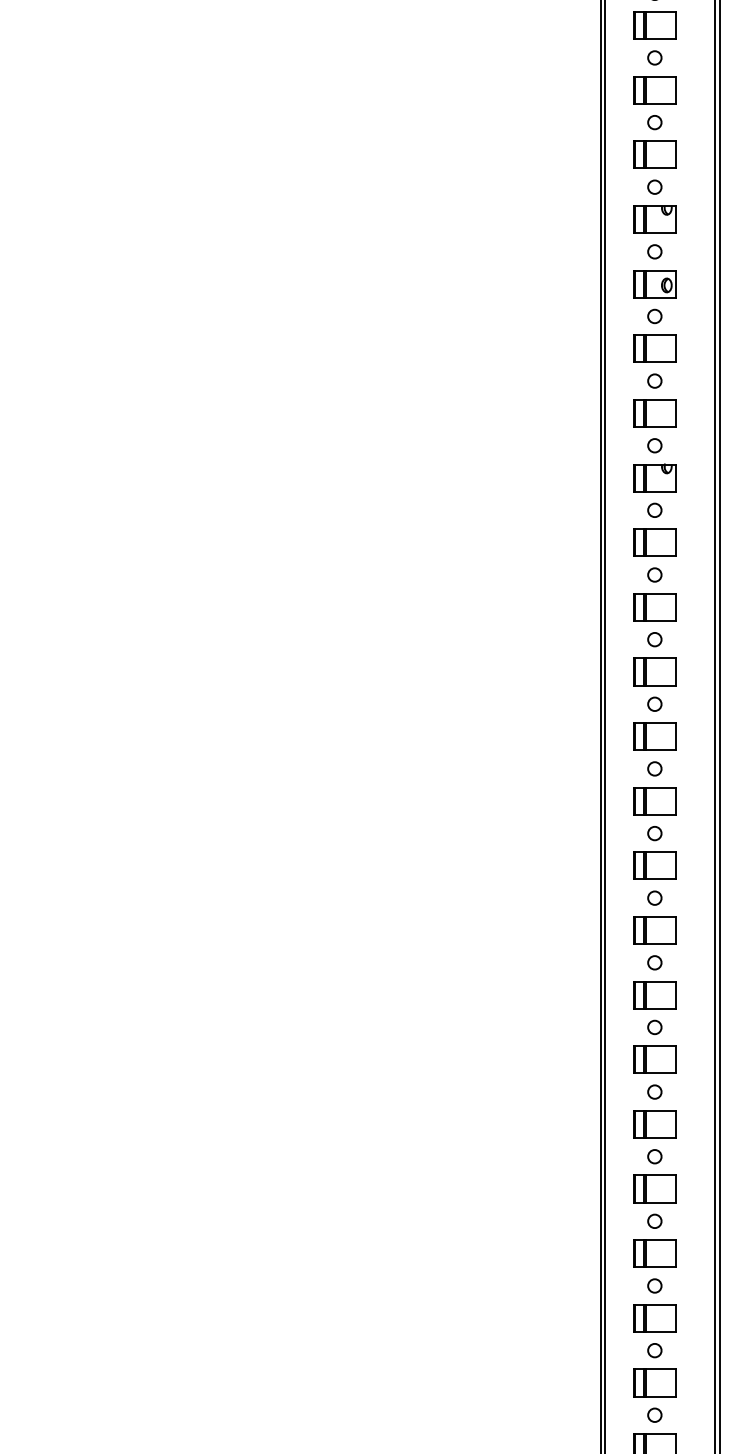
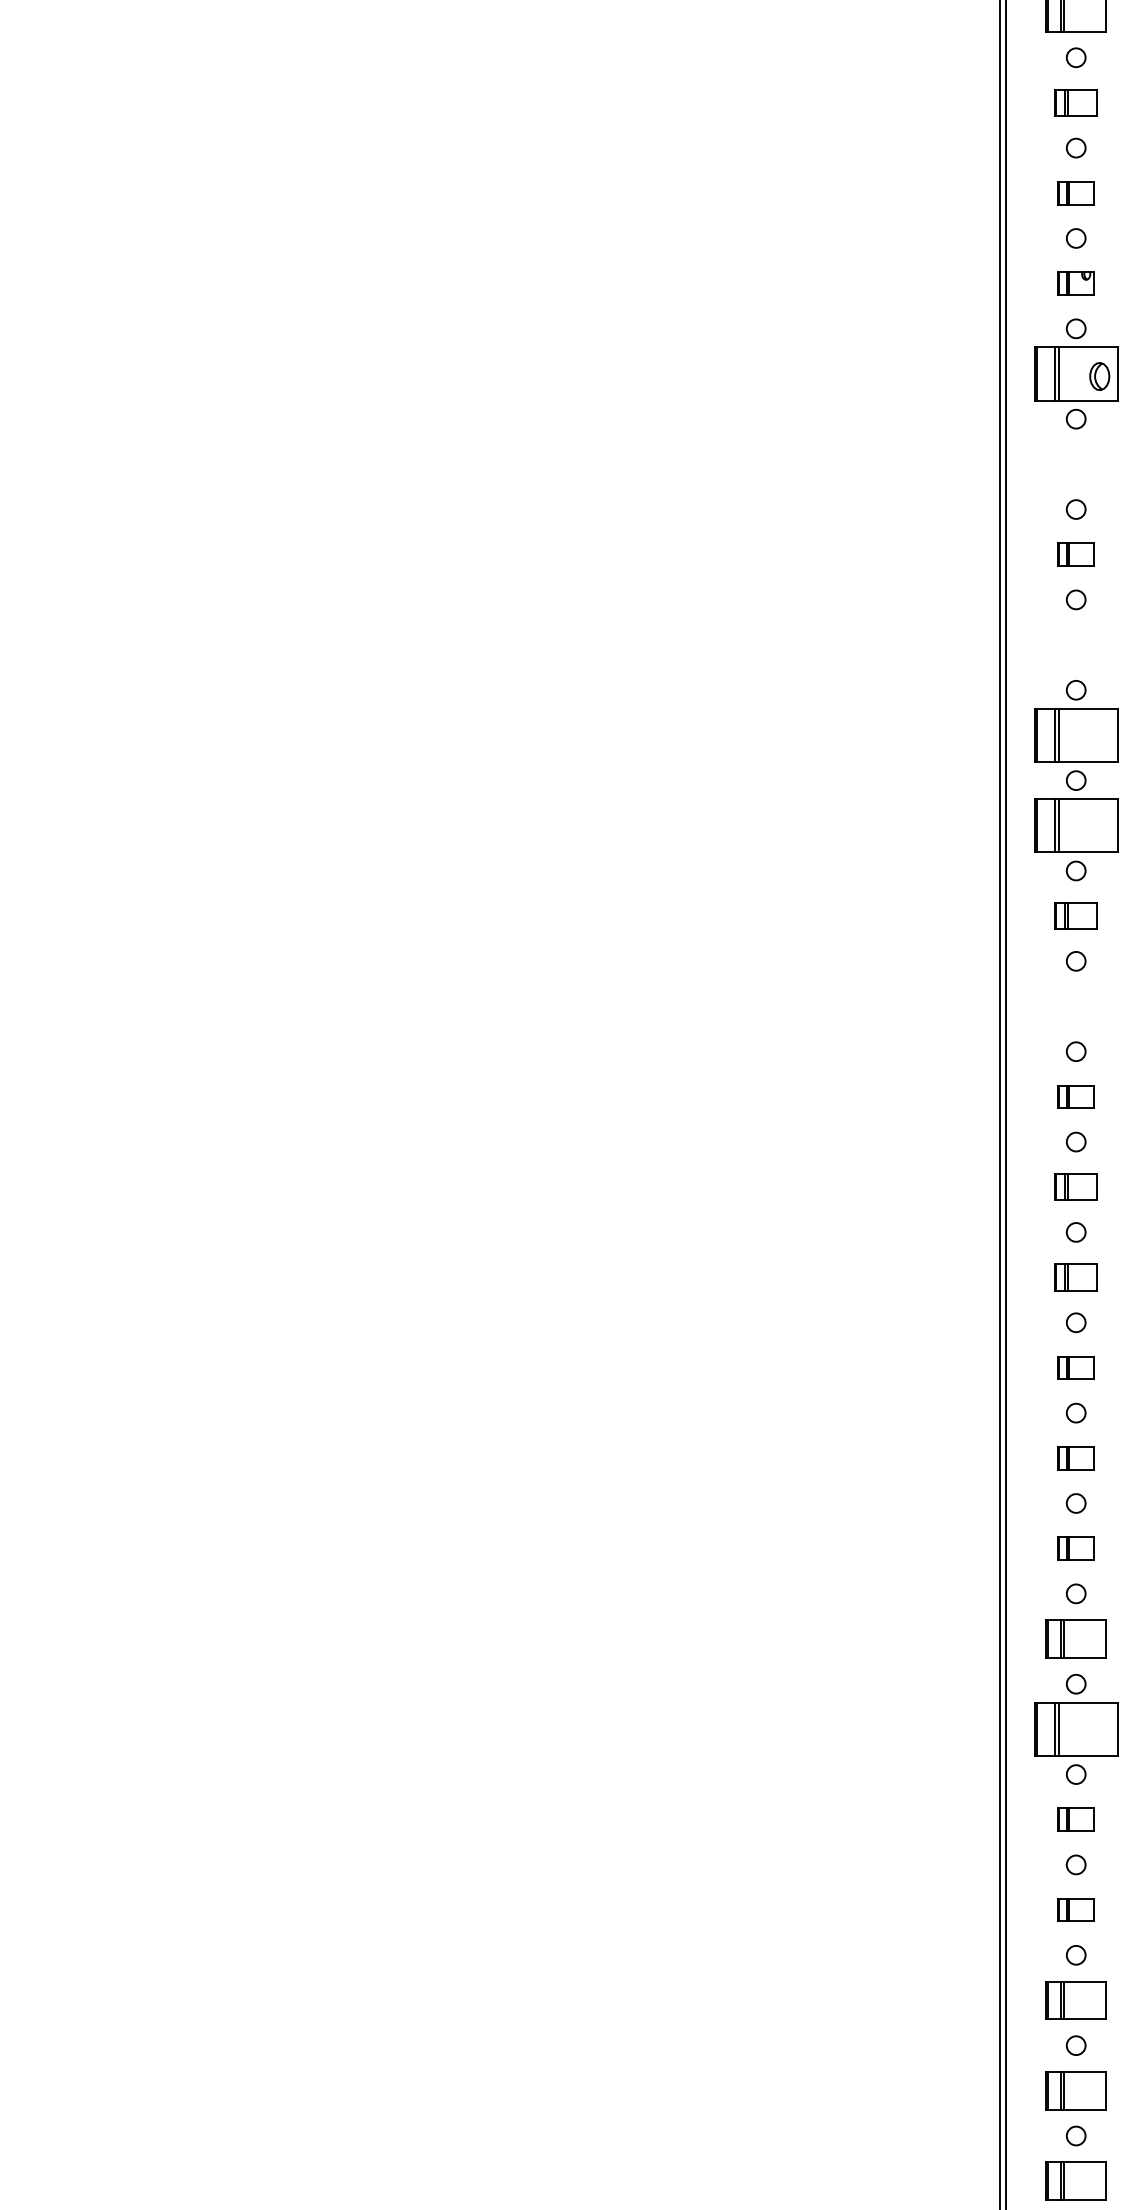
part: (654, 89) -> (1075, 102), size x0.7
part: (654, 154) -> (1075, 192), size x0.6
part: (654, 219) -> (1075, 283), size x0.6
part: (654, 283) -> (1075, 373), size x1.4
part: (654, 348) -> (1075, 463), removed
part: (654, 413) -> (1075, 554), size x0.6
part: (654, 477) -> (1075, 644), removed
part: (654, 542) -> (1075, 734), size x1.4
part: (654, 607) -> (1075, 825), size x1.4
part: (654, 671) -> (1075, 915), size x0.7
part: (654, 736) -> (1075, 1006), removed
part: (654, 800) -> (1075, 1096), size x0.6
part: (654, 865) -> (1075, 1186), size x0.7
part: (654, 930) -> (1075, 1277), size x0.7
part: (654, 994) -> (1075, 1367), size x0.6
part: (654, 1059) -> (1075, 1457), size x0.6
part: (654, 1124) -> (1075, 1548), size x0.6
part: (654, 1253) -> (1075, 1728), size x1.4
part: (654, 1318) -> (1075, 1819), size x0.6
part: (654, 1382) -> (1075, 1909), size x0.6

